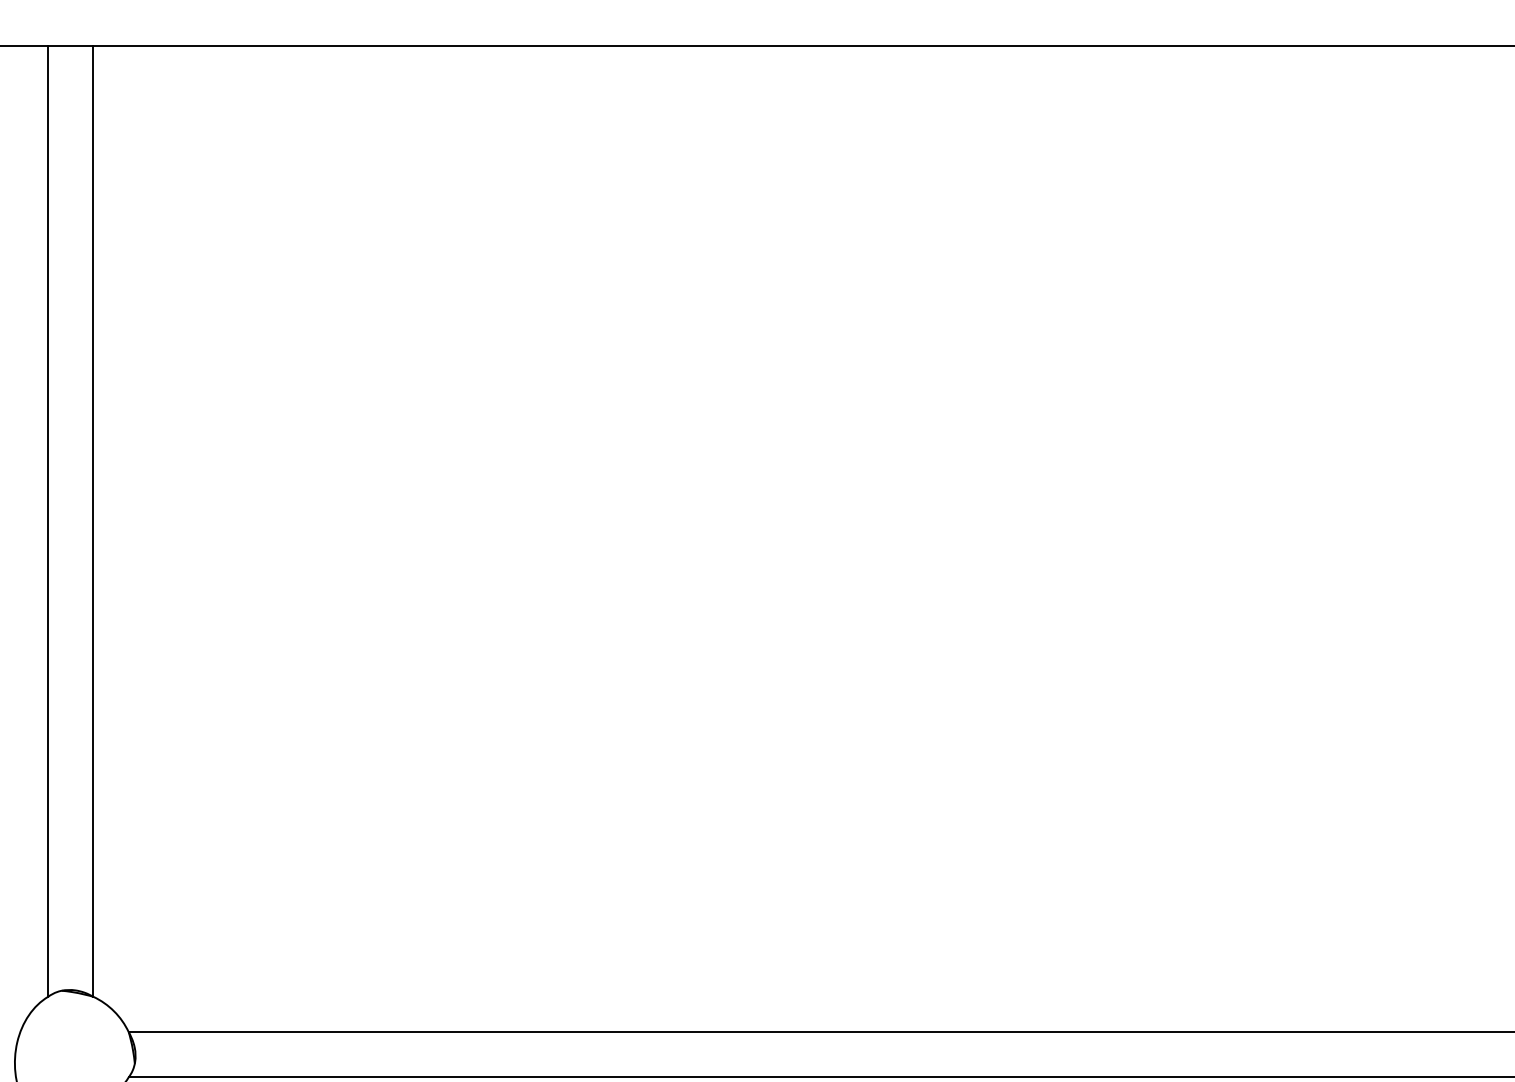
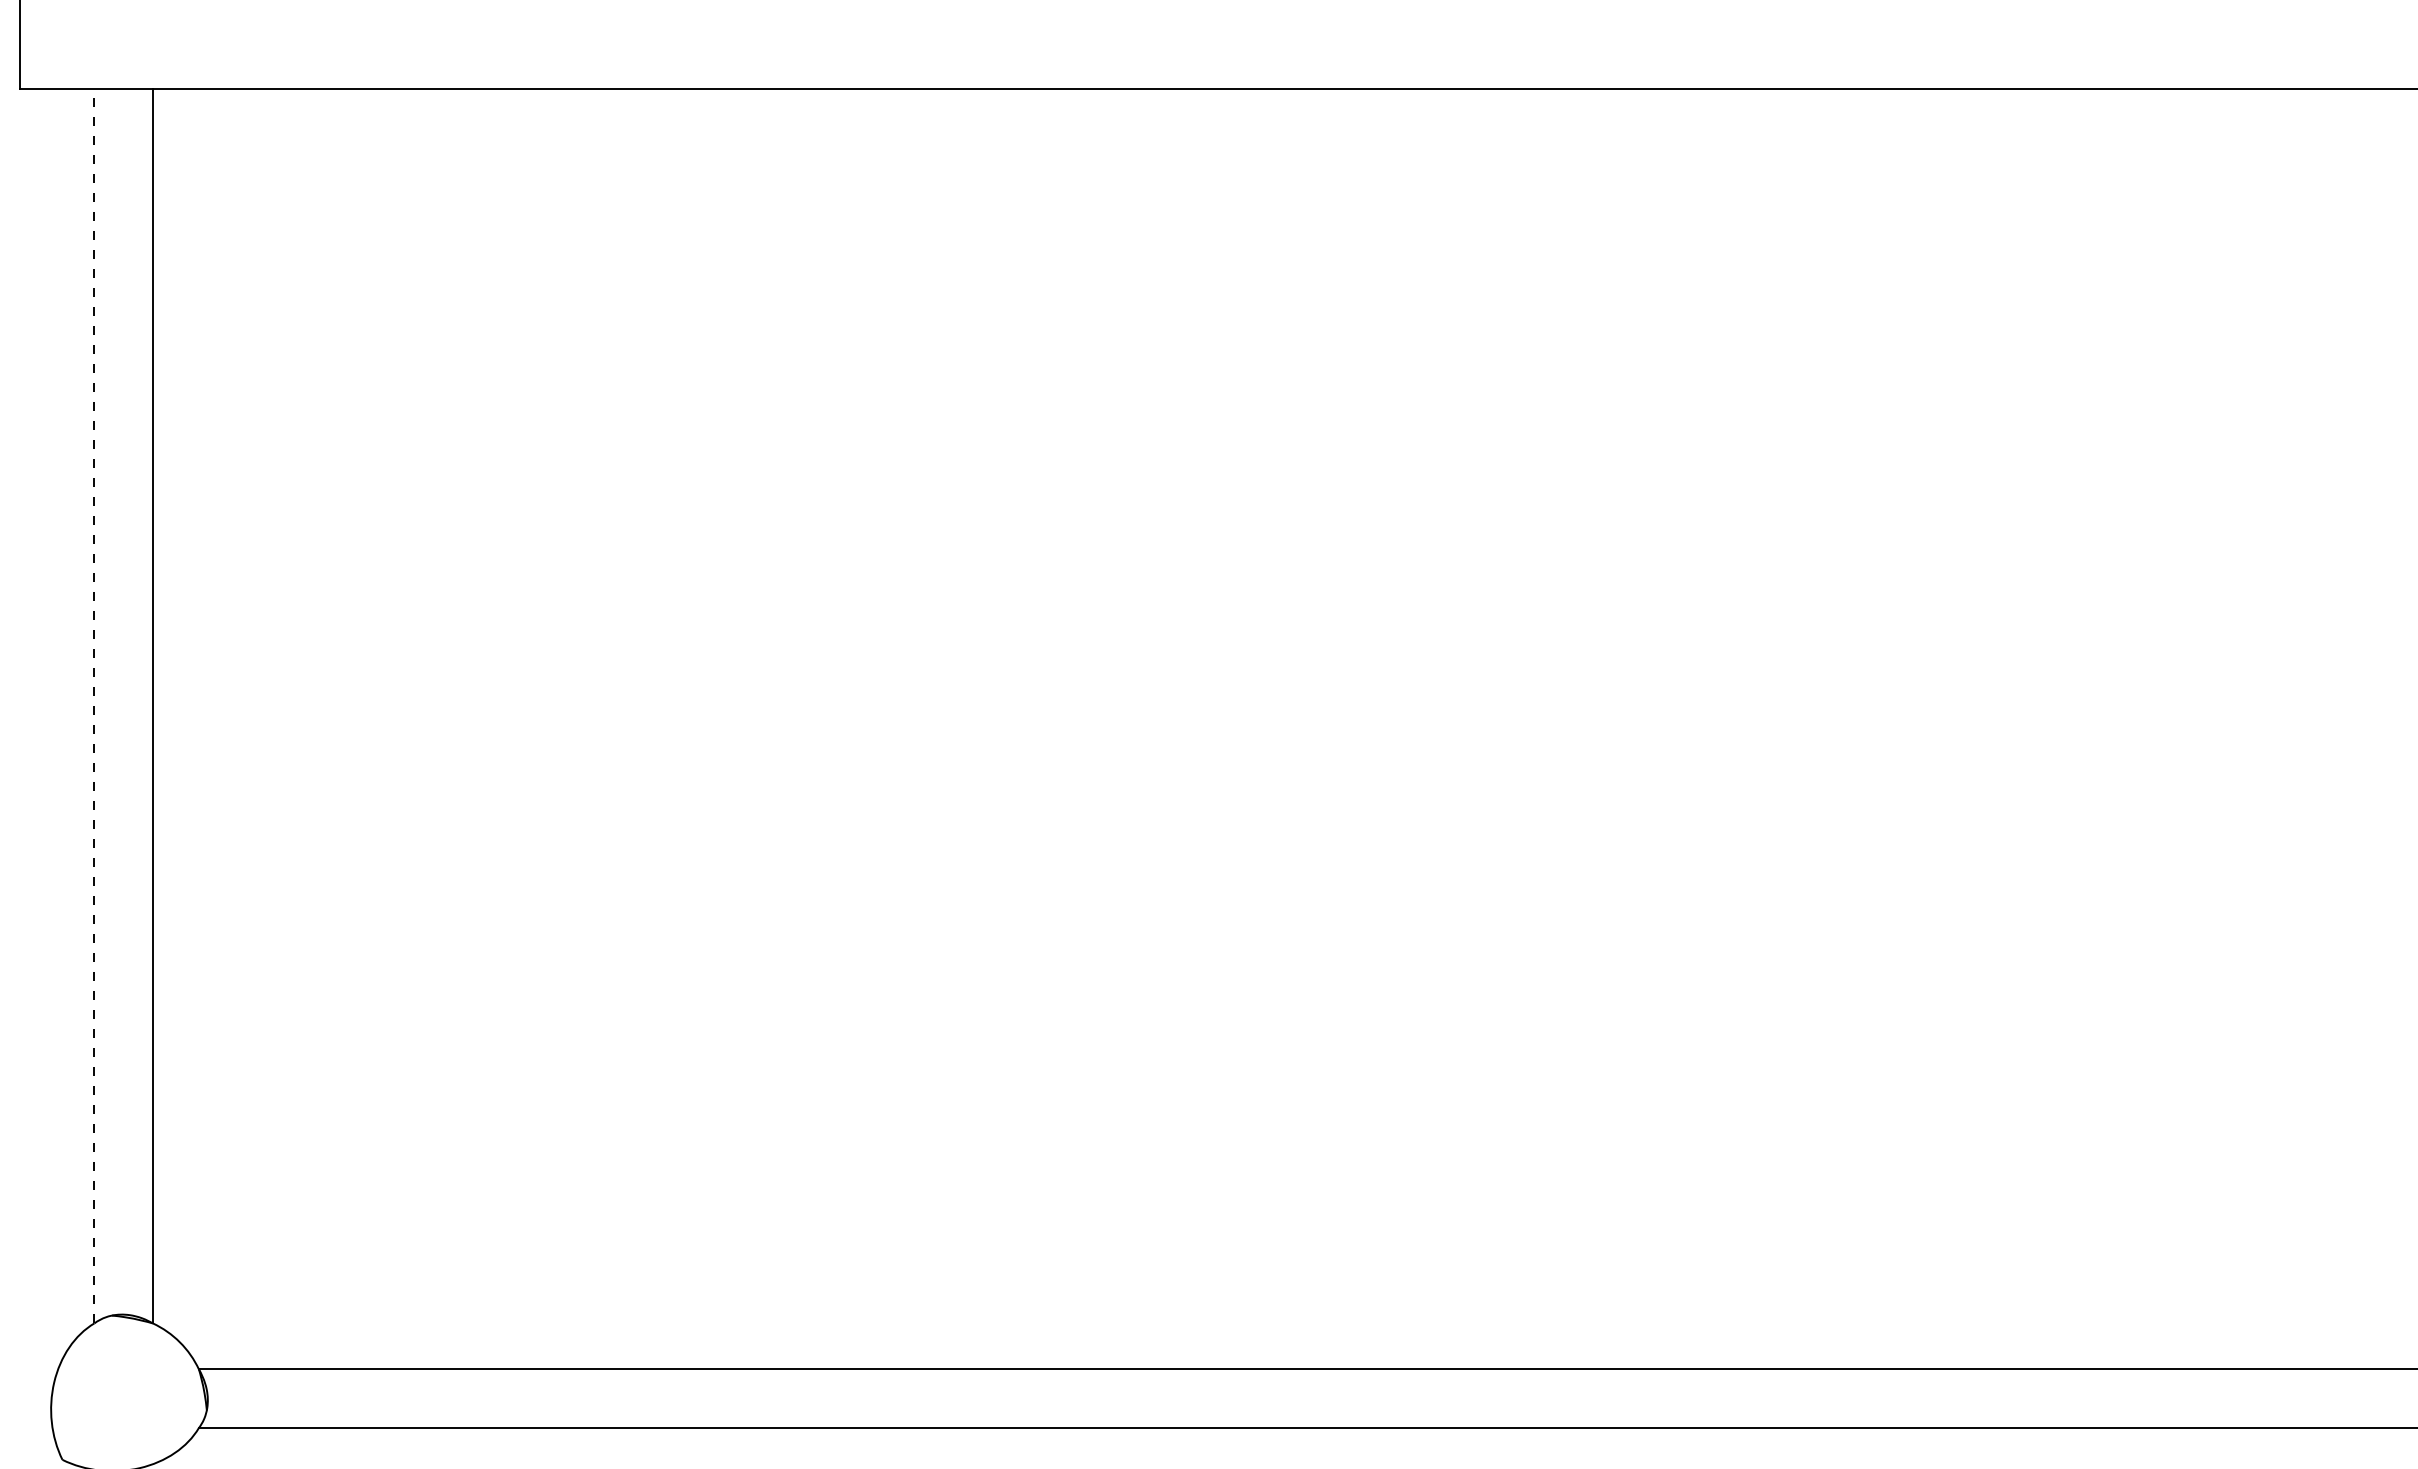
line: (48, 520) -> (94, 705), solid -> dashed

